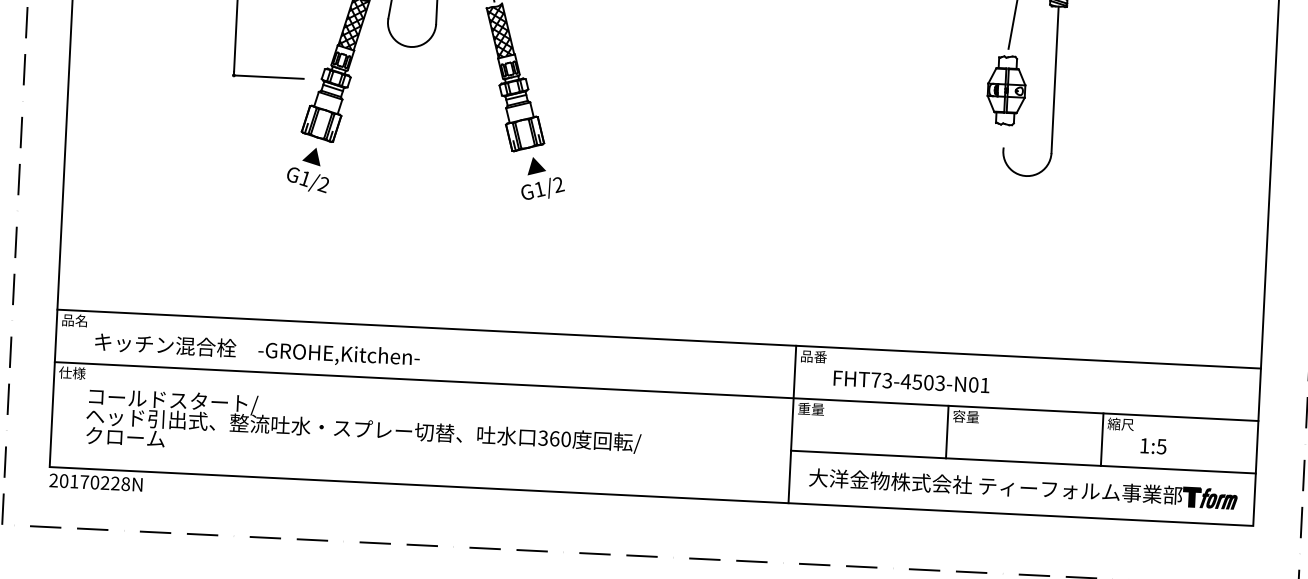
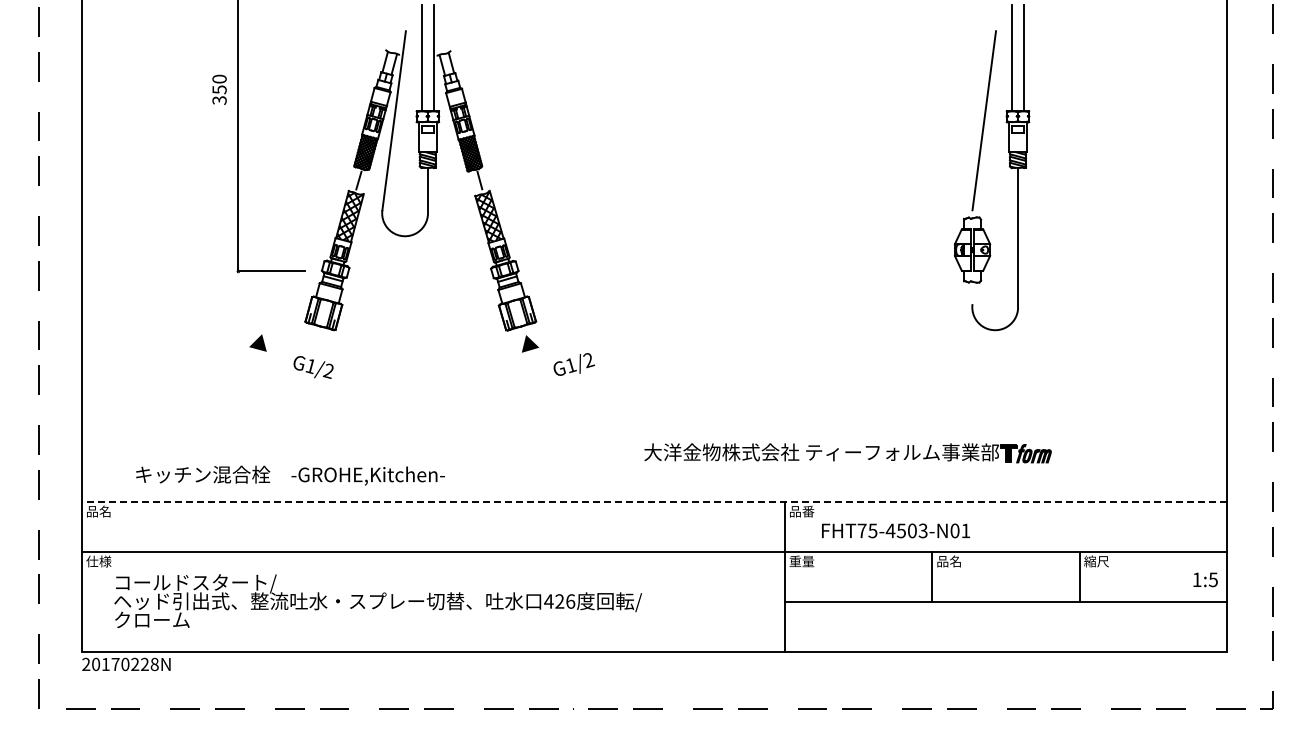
text: (311, 156) -> (257, 342), moved
text: (542, 188) -> (573, 364), moved
line: (659, 339) -> (654, 502), solid -> dashed
text: (257, 350) -> (290, 475), moved
text: (888, 380) -> (873, 530), FHT73-4503-N01 -> FHT75-4503-N01
text: (966, 416) -> (949, 561), 容量 -> 品名
text: (554, 438) -> (559, 601), 360 -> 426
text: (1153, 445) -> (1205, 579), moved
part: (1022, 489) -> (847, 453), moved

